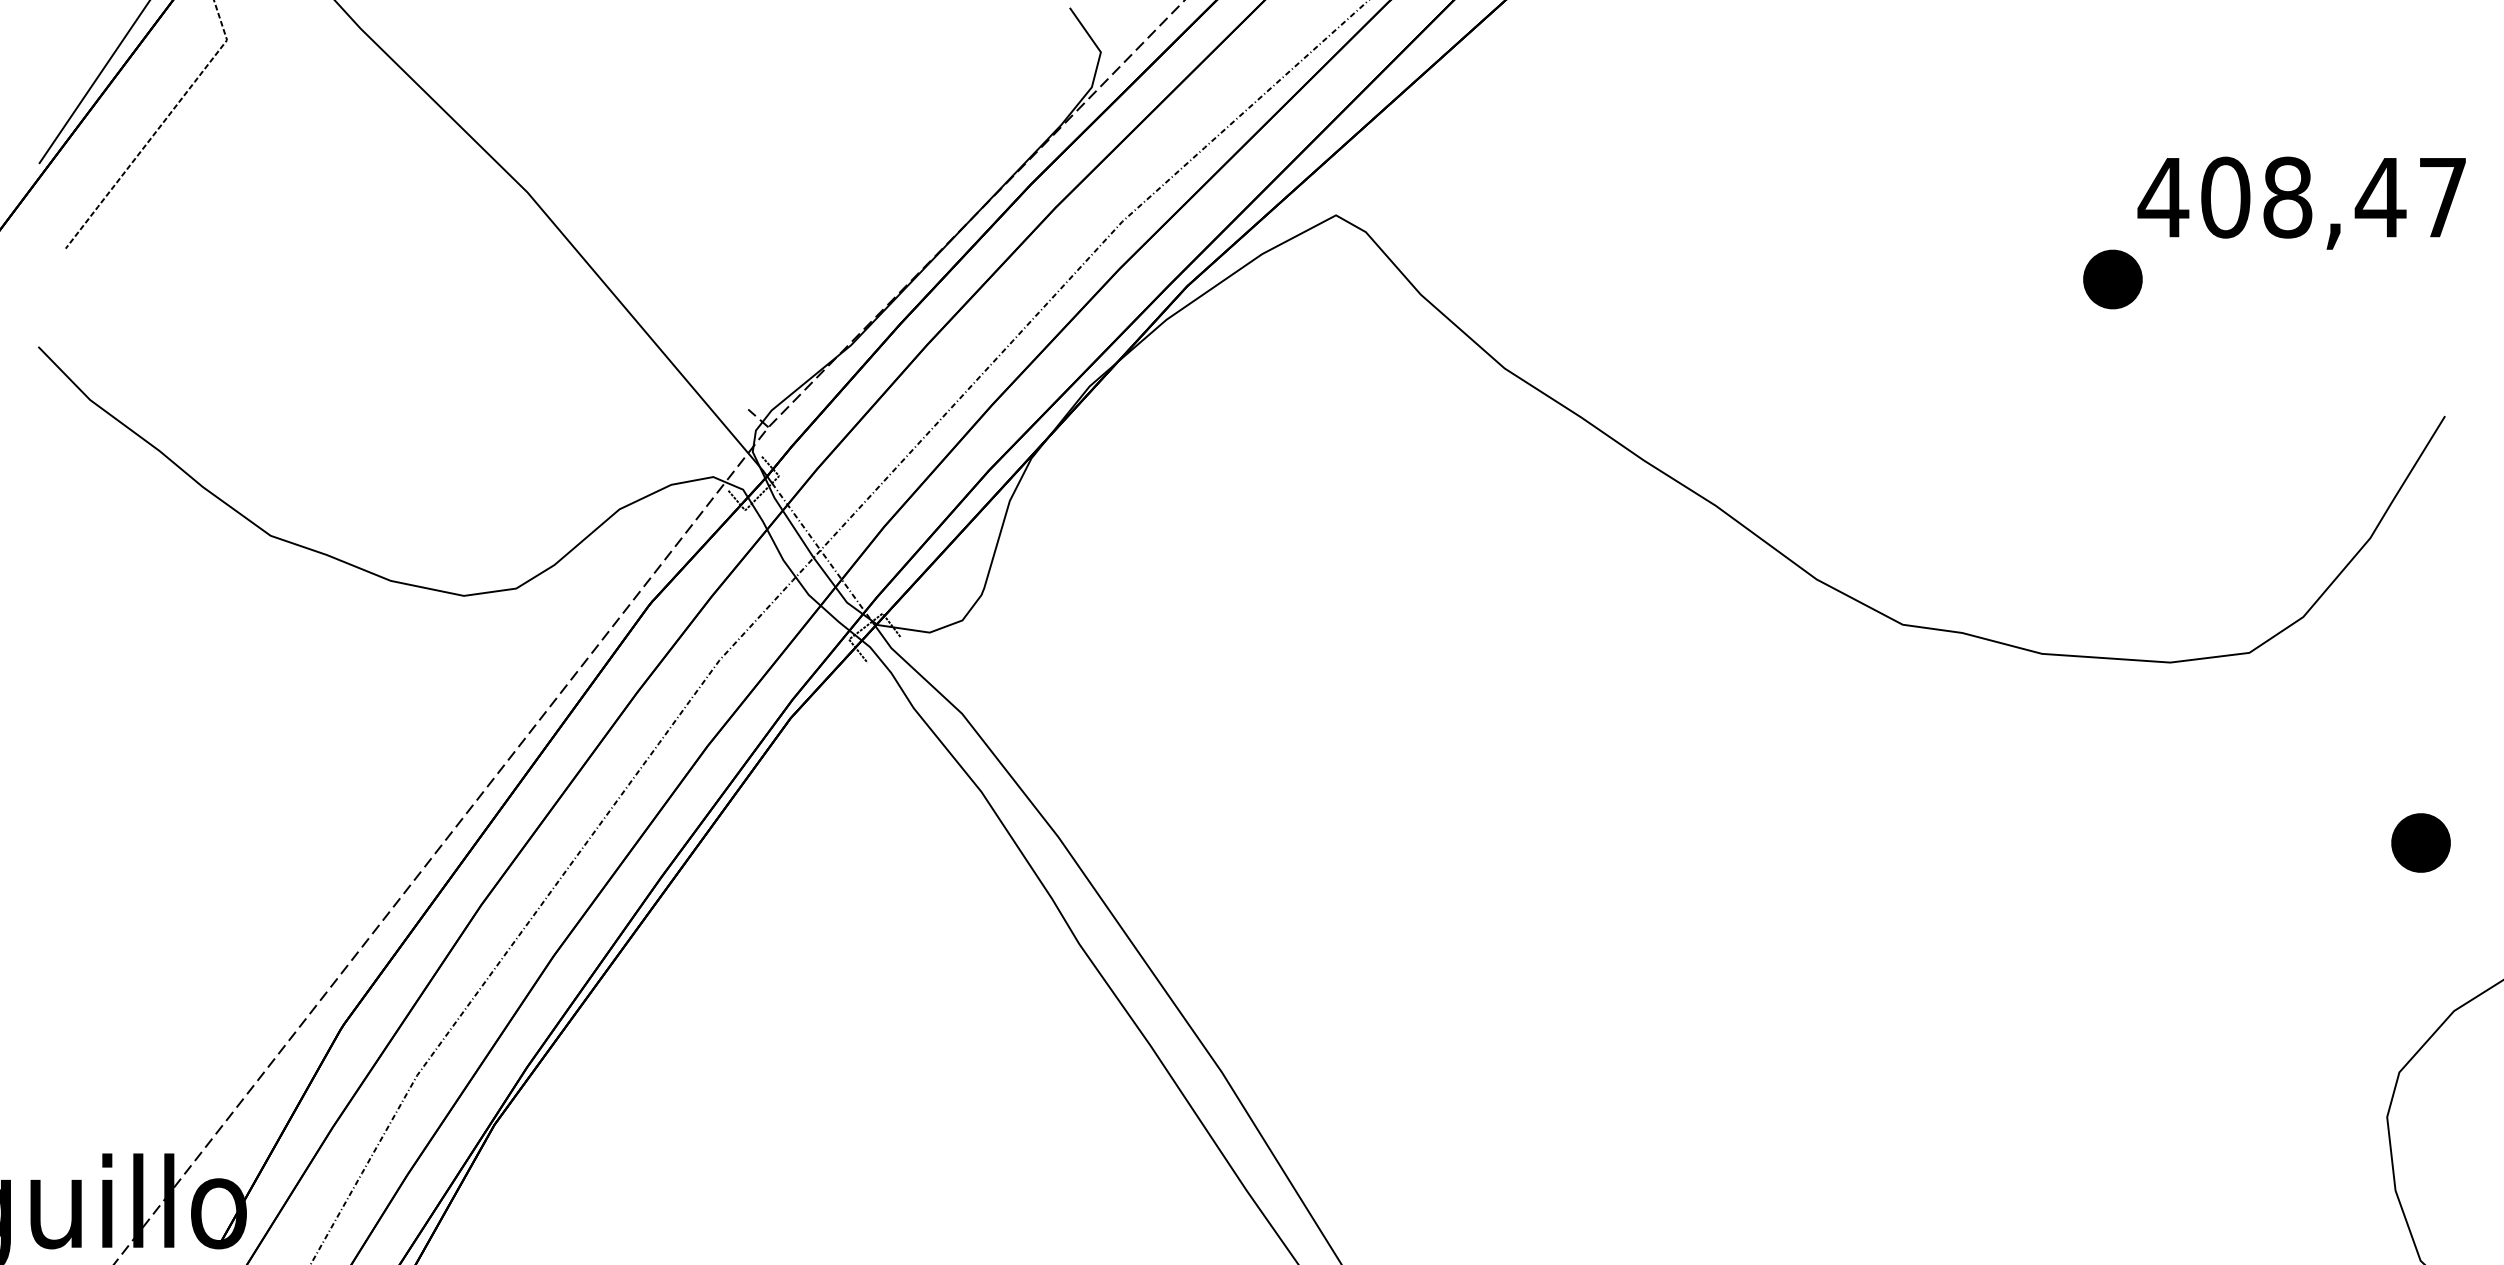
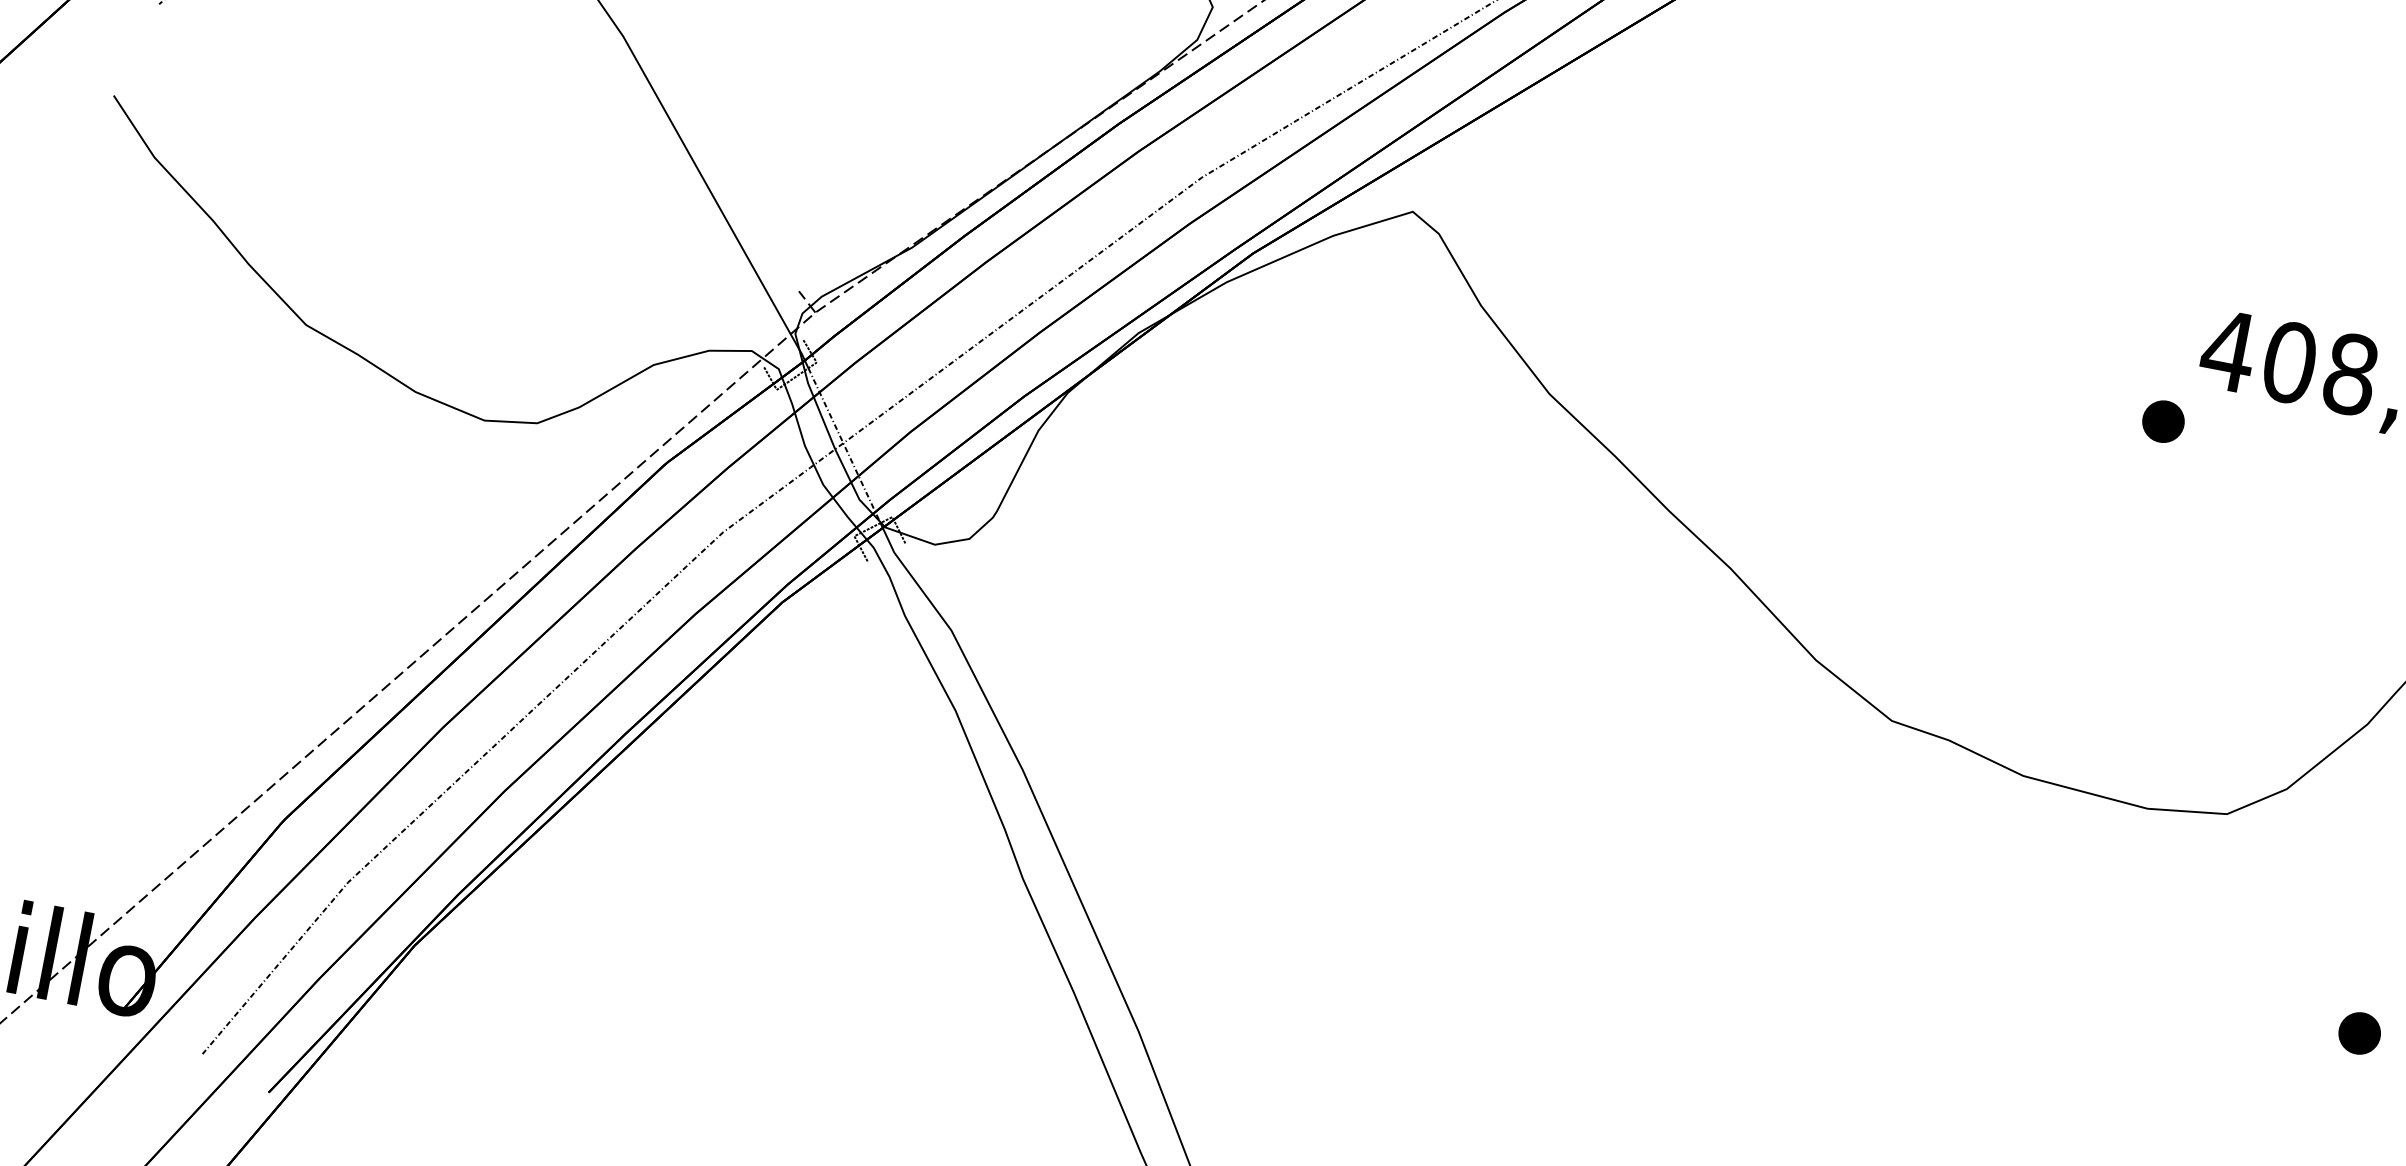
part: (2112, 279) -> (2163, 421), size x0.71
part: (2421, 843) -> (2359, 1033), size x0.71

